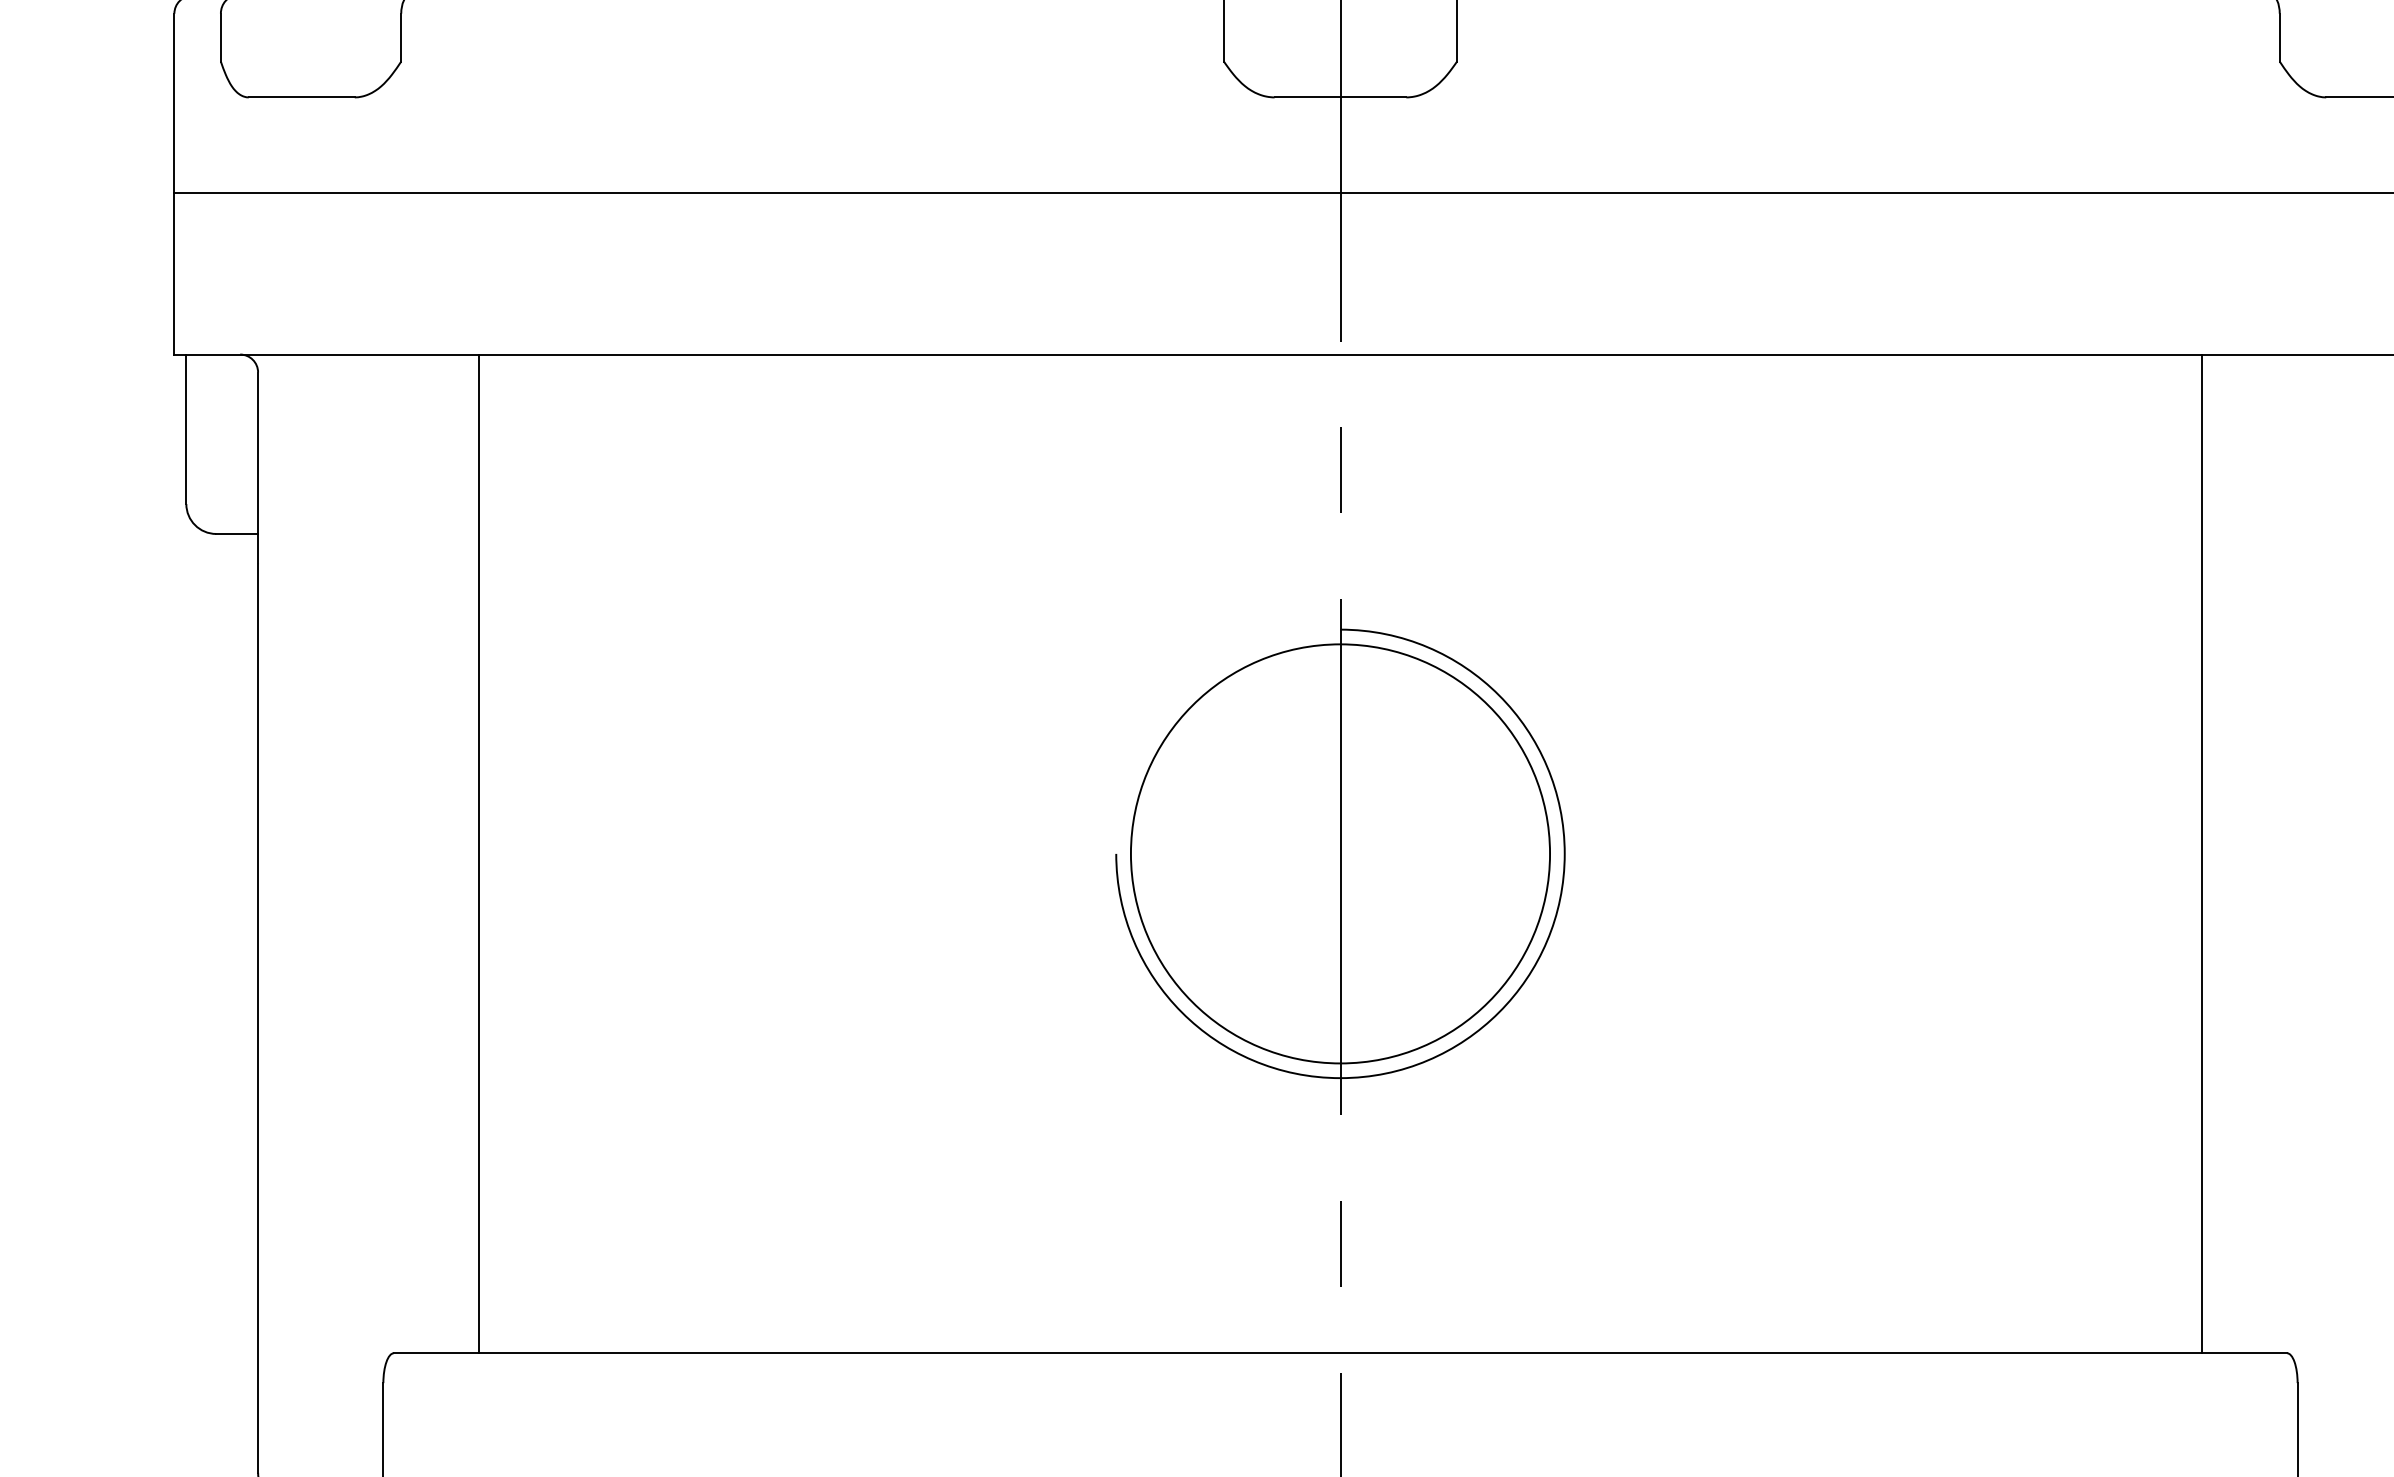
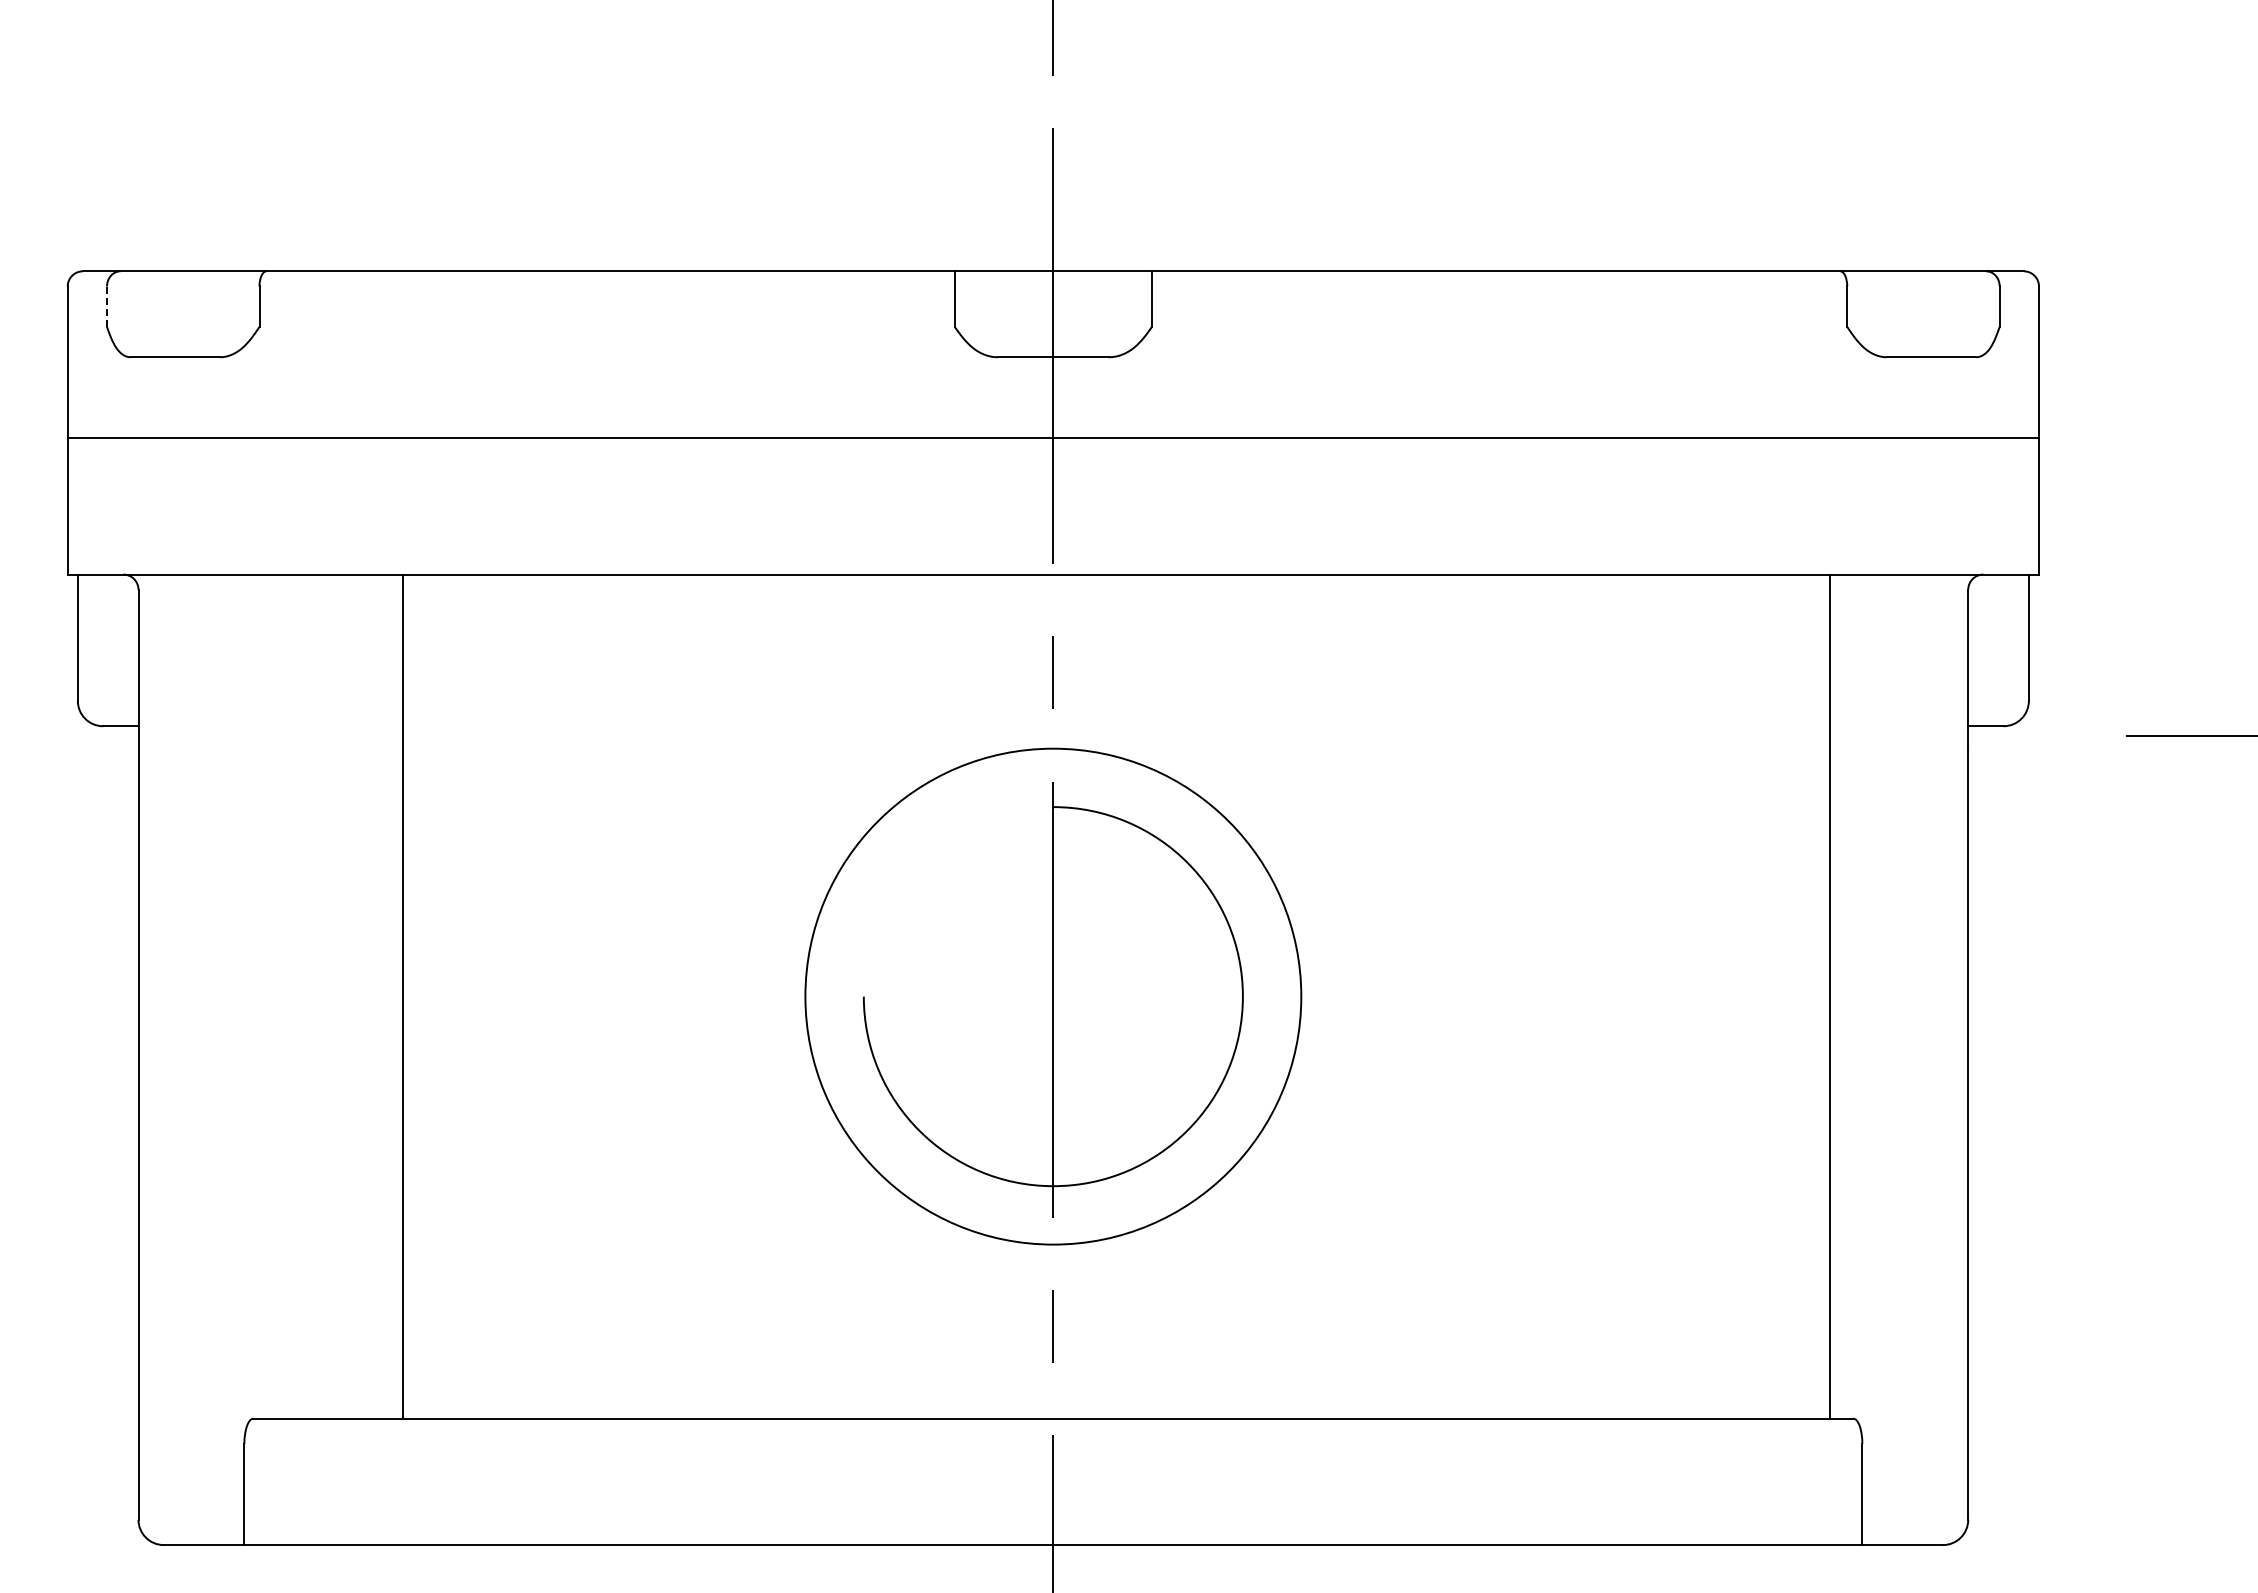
line: (221, 37) -> (107, 306), solid -> dashed
line: (479, 853) -> (402, 996), moved
circle: (1340, 853) -> (1053, 996), size x1.4
line: (2201, 853) -> (1830, 996), moved

